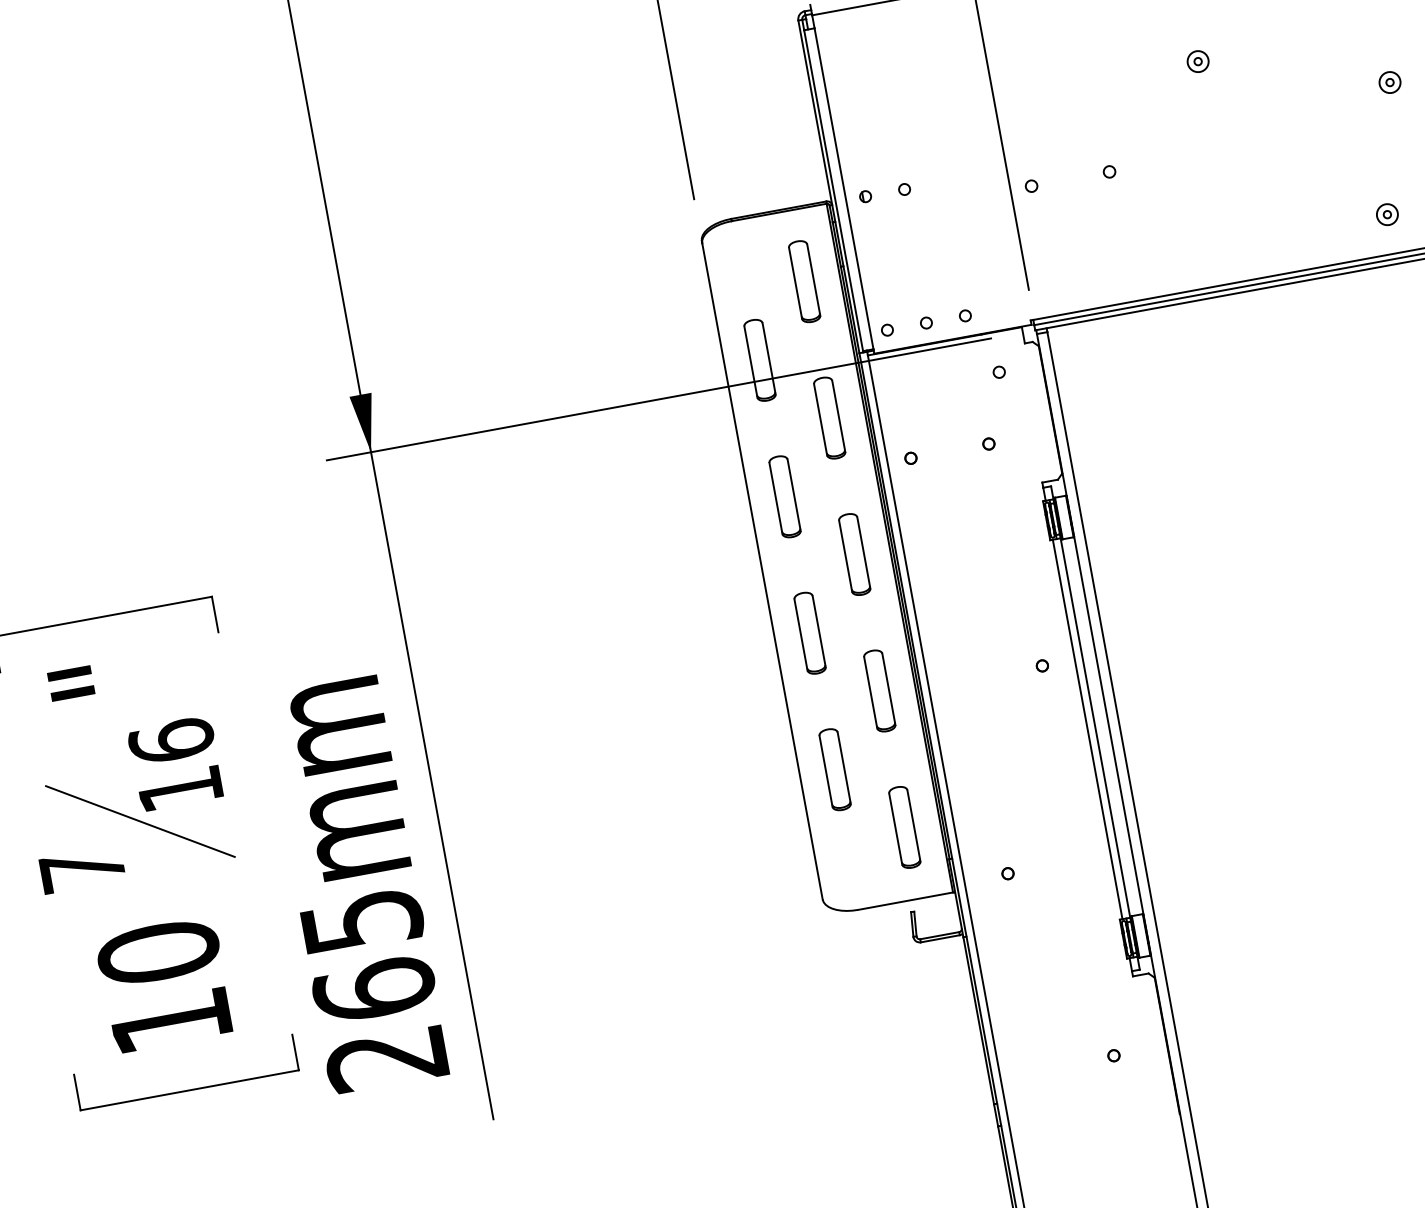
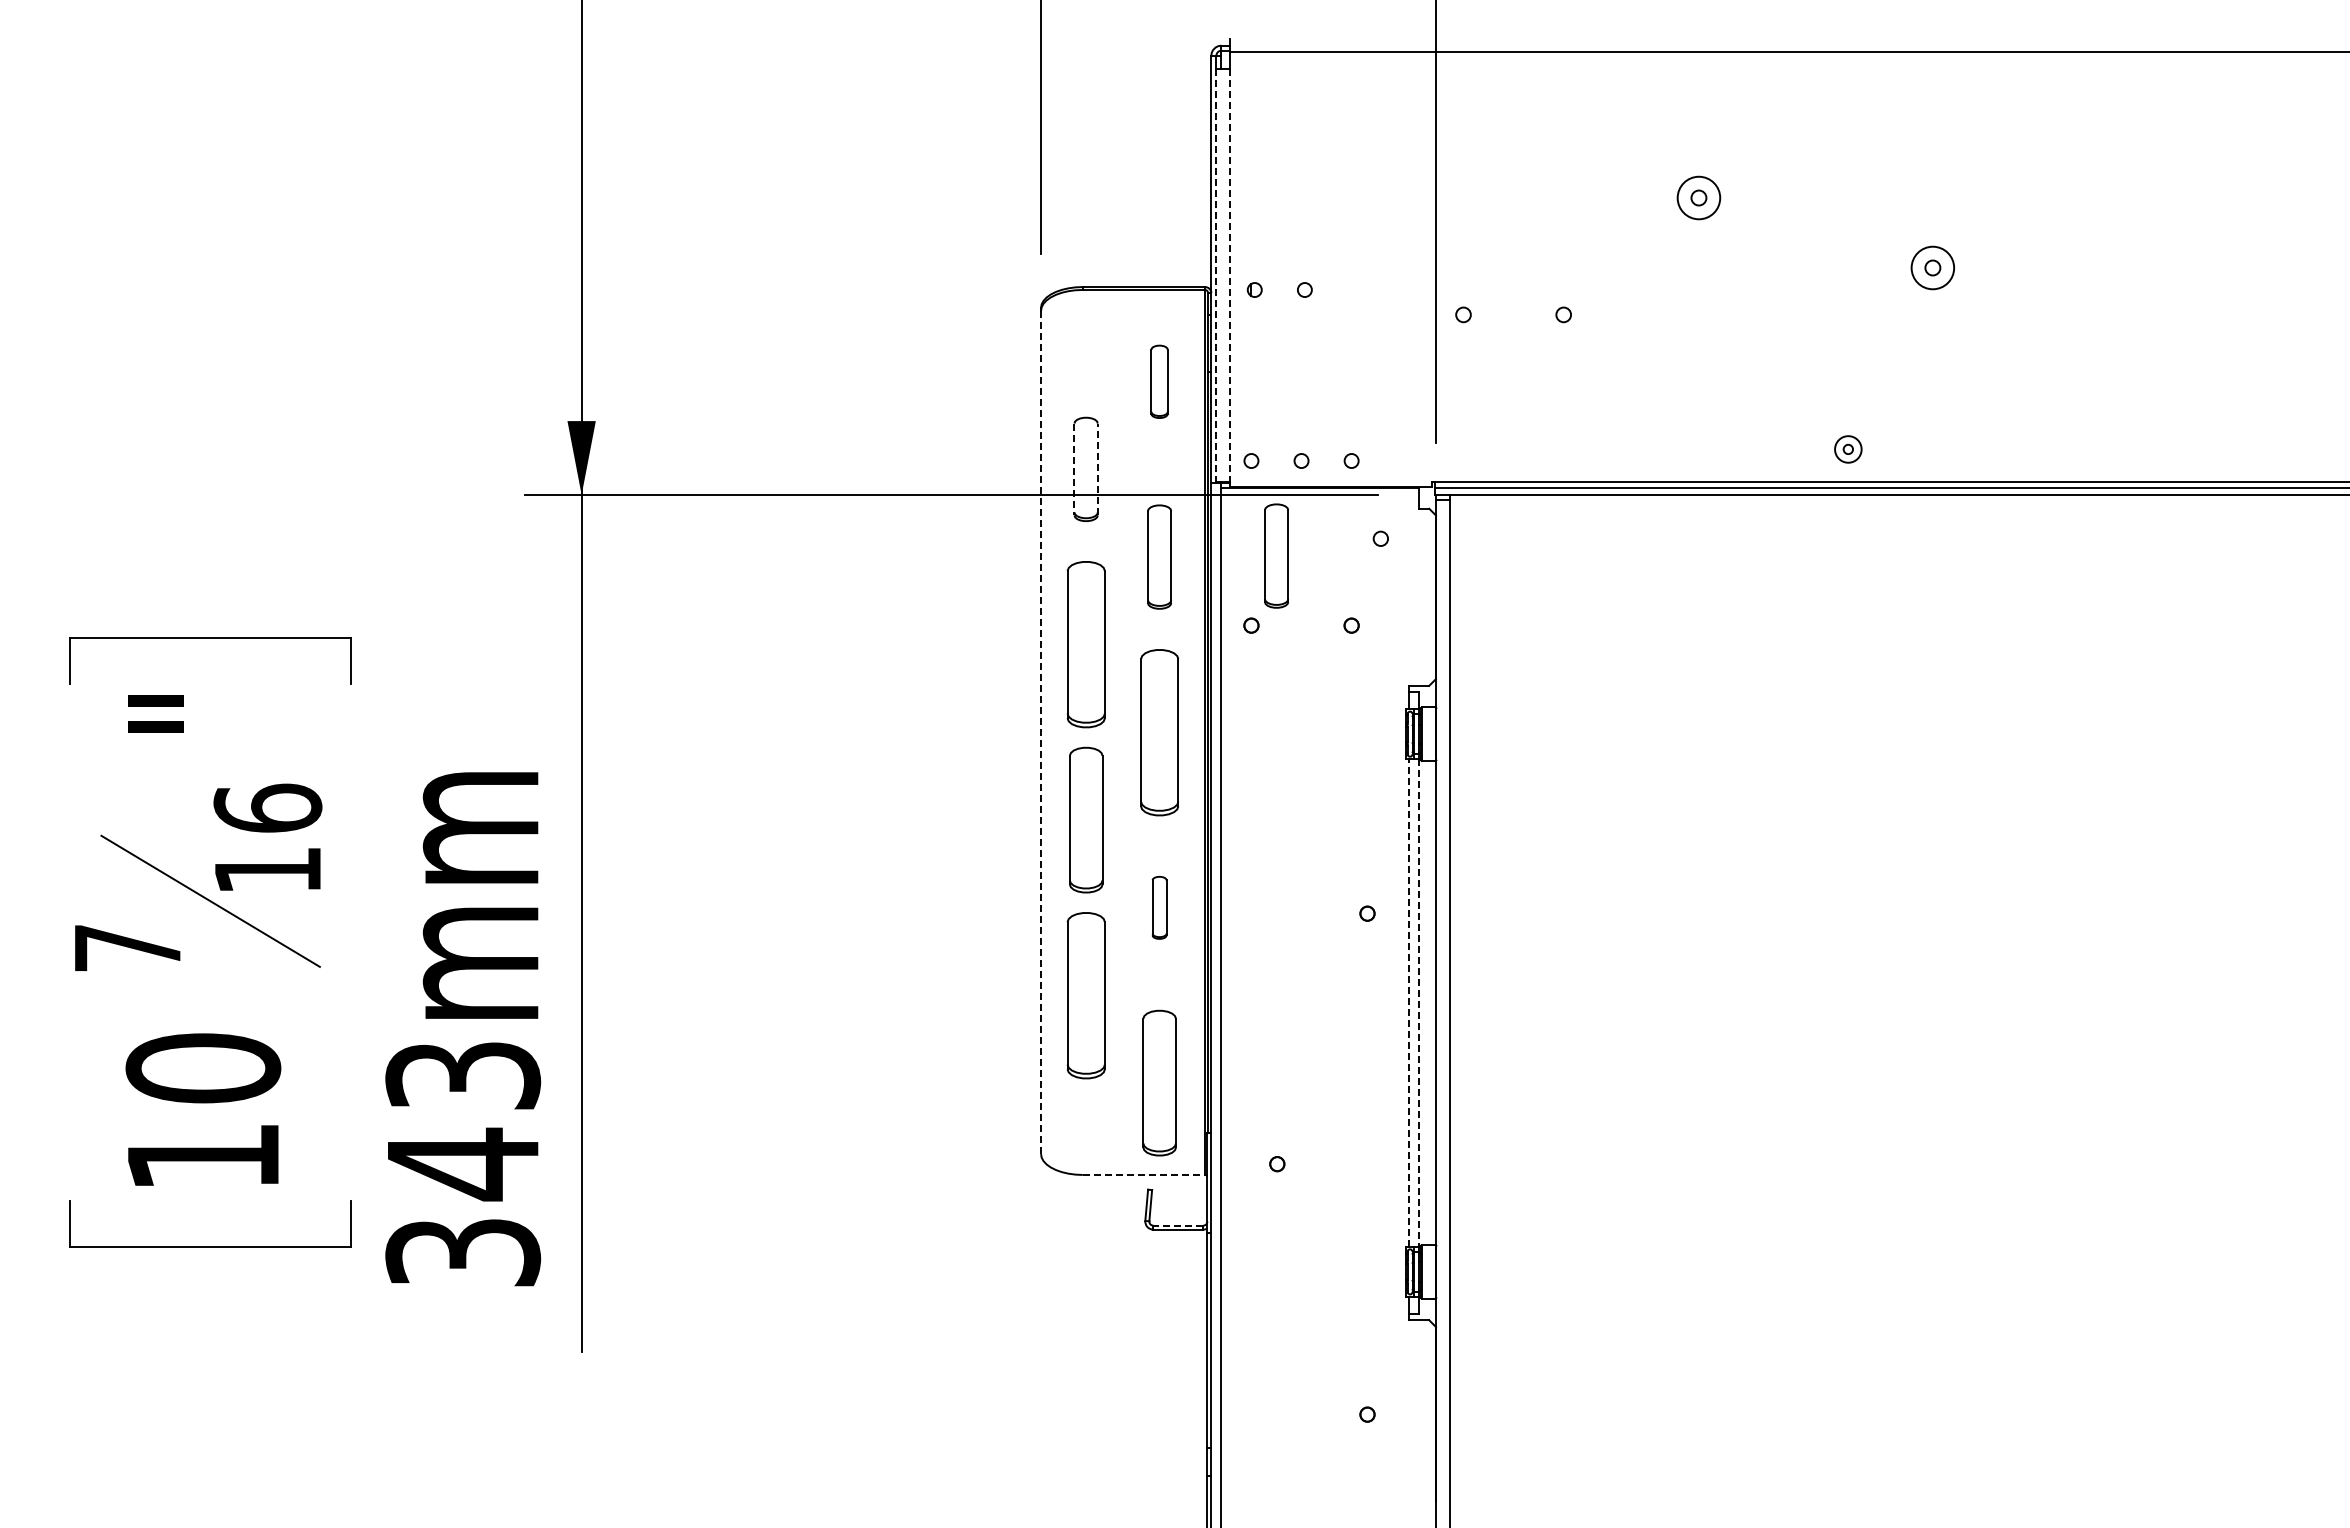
part: (1197, 61) -> (1698, 197), size x1.6
part: (1389, 82) -> (1932, 267), size x1.6
line: (843, 188) -> (1229, 275), solid -> dashed
line: (833, 190) -> (1216, 275), solid -> dashed
part: (1387, 214) -> (1848, 449), moved
part: (804, 281) -> (1159, 381), size x0.7
line: (768, 358) -> (1097, 469), solid -> dashed
line: (750, 362) -> (1074, 469), solid -> dashed
part: (920, 400) -> (1276, 555), added
part: (784, 496) -> (1085, 644), size x1.6
part: (854, 553) -> (1159, 731), size x1.6
line: (762, 571) -> (1041, 732), solid -> dashed
part: (809, 632) -> (1085, 819), size x1.4
part: (879, 690) -> (1159, 907), size x0.6
line: (1095, 728) -> (1419, 1003), solid -> dashed
line: (1087, 729) -> (1409, 1003), solid -> dashed
part: (834, 769) -> (1085, 994), size x1.6
part: (904, 826) -> (1159, 1082), size x1.4
line: (905, 900) -> (1143, 1174), solid -> dashed
line: (939, 935) -> (1177, 1225), solid -> dashed
text: (374, 990) -> (463, 1164), 265mm -> 343mm

